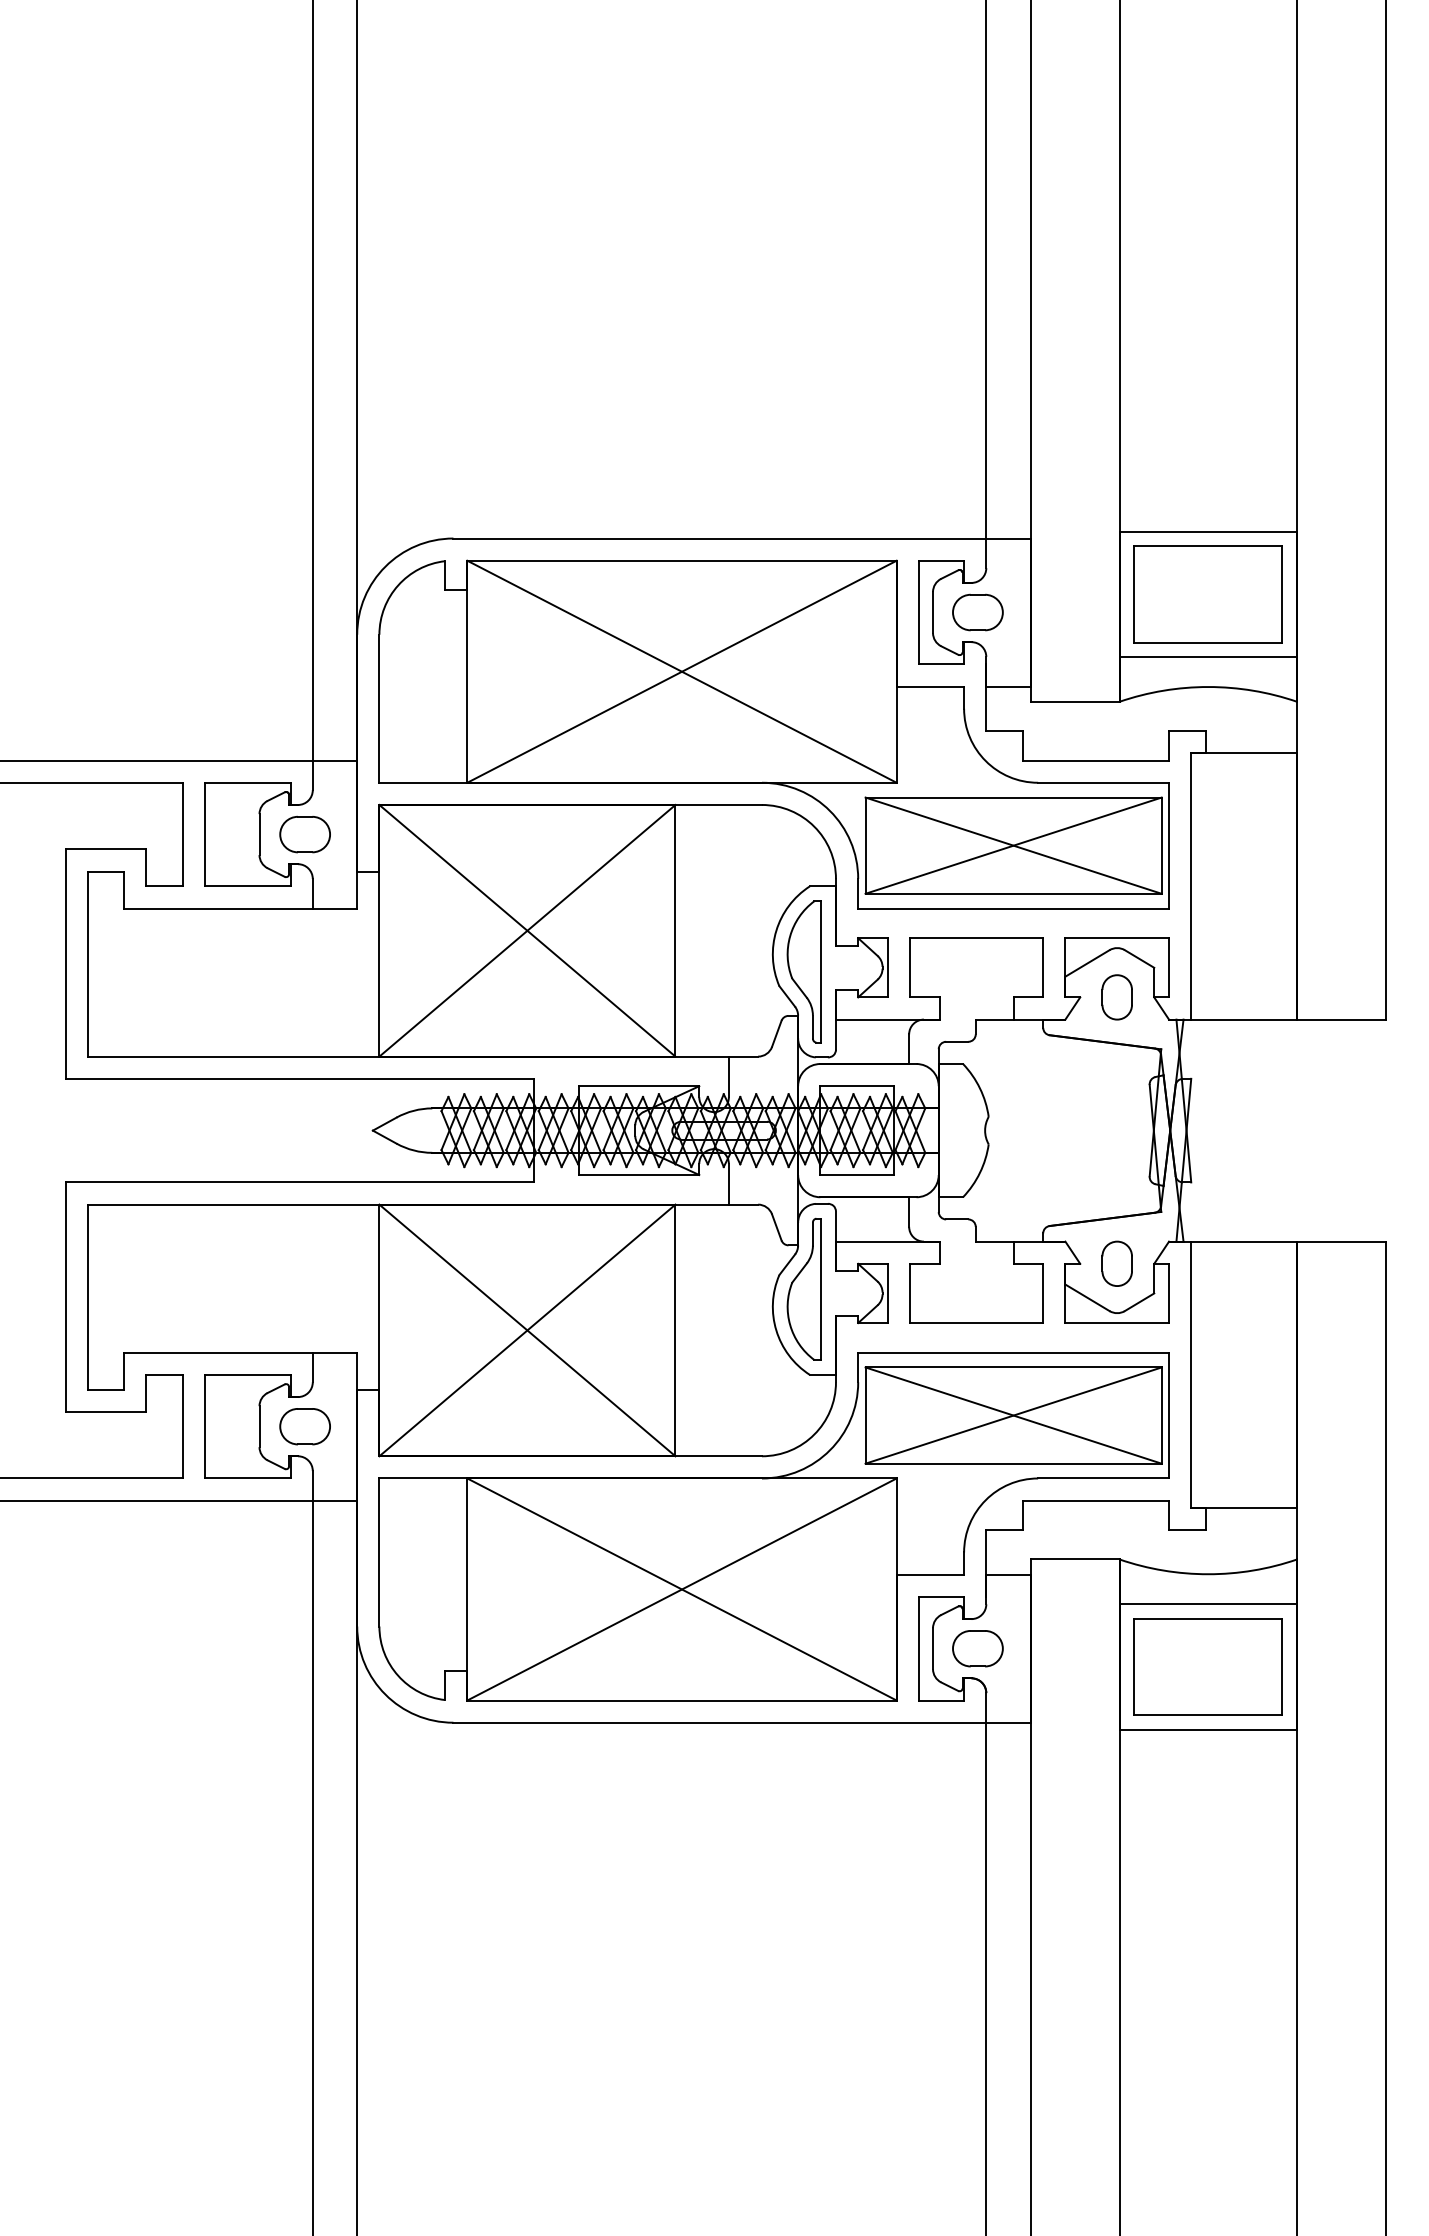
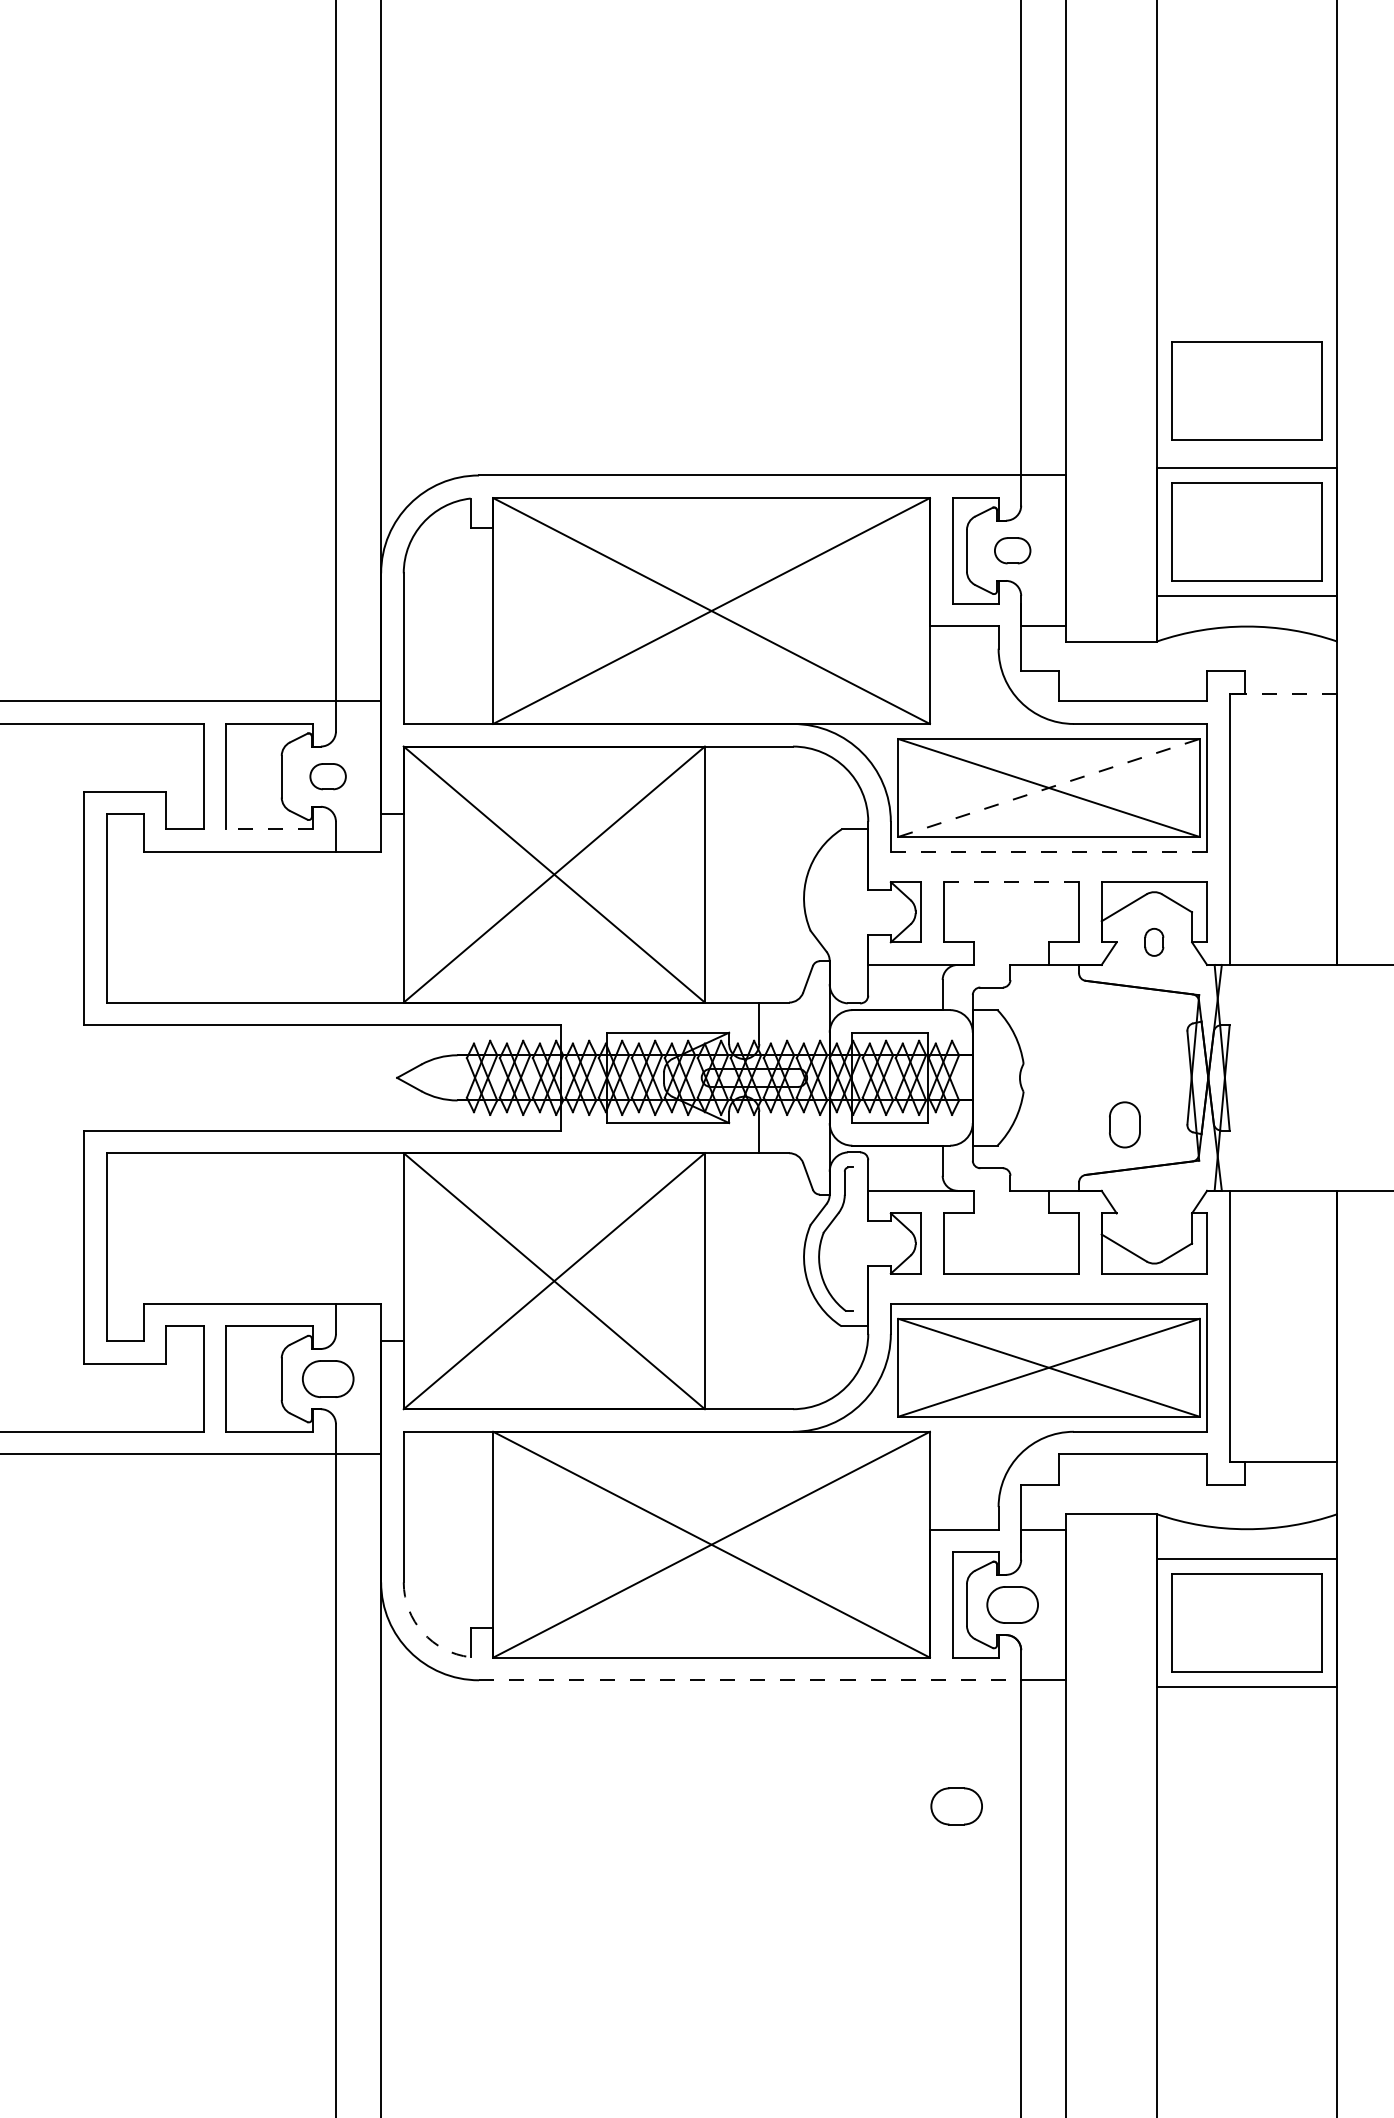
part: (1207, 455) -> (1246, 391), added
part: (977, 612) -> (1012, 550), size x0.7
line: (1244, 753) -> (1283, 694), solid -> dashed
part: (304, 834) -> (327, 776), size x0.7
line: (1013, 845) -> (1048, 787), solid -> dashed
line: (247, 886) -> (269, 829), solid -> dashed
line: (1014, 908) -> (1049, 851), solid -> dashed
line: (976, 938) -> (1011, 882), solid -> dashed
part: (803, 971) -> (835, 915), removed
part: (1116, 997) -> (1153, 942), size x0.6
part: (1116, 1263) -> (1124, 1124), moved
line: (821, 1289) -> (853, 1239), removed
arc: (398, 1675) -> (423, 1632), solid -> dashed
line: (720, 1722) -> (750, 1680), solid -> dashed
part: (922, 1846) -> (956, 1806), added

